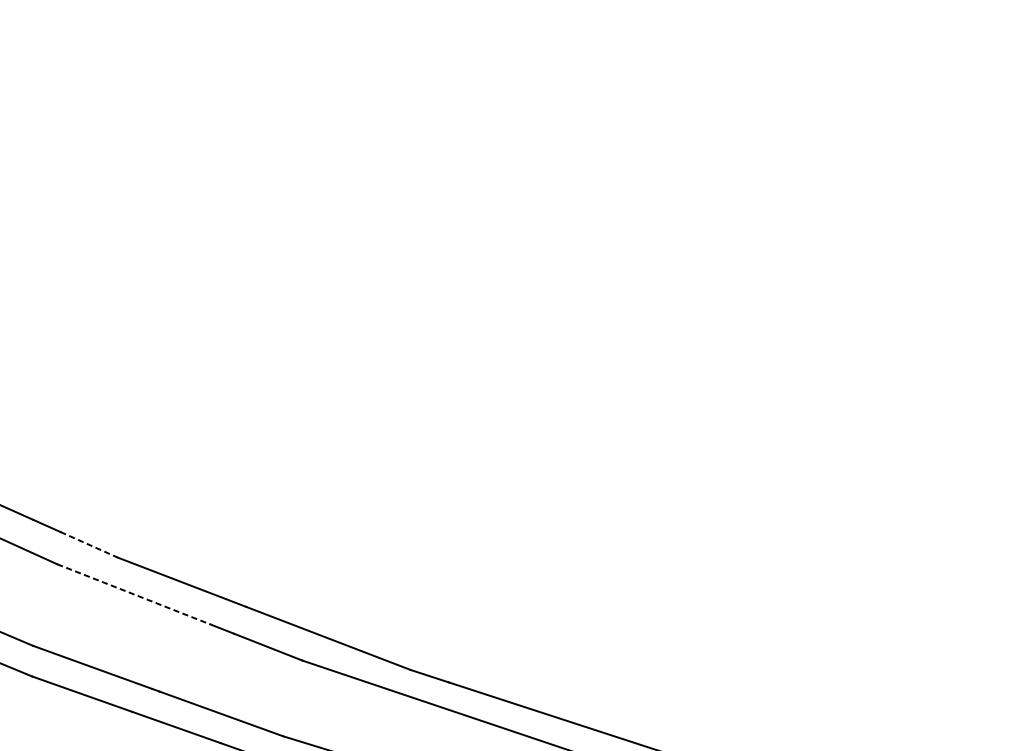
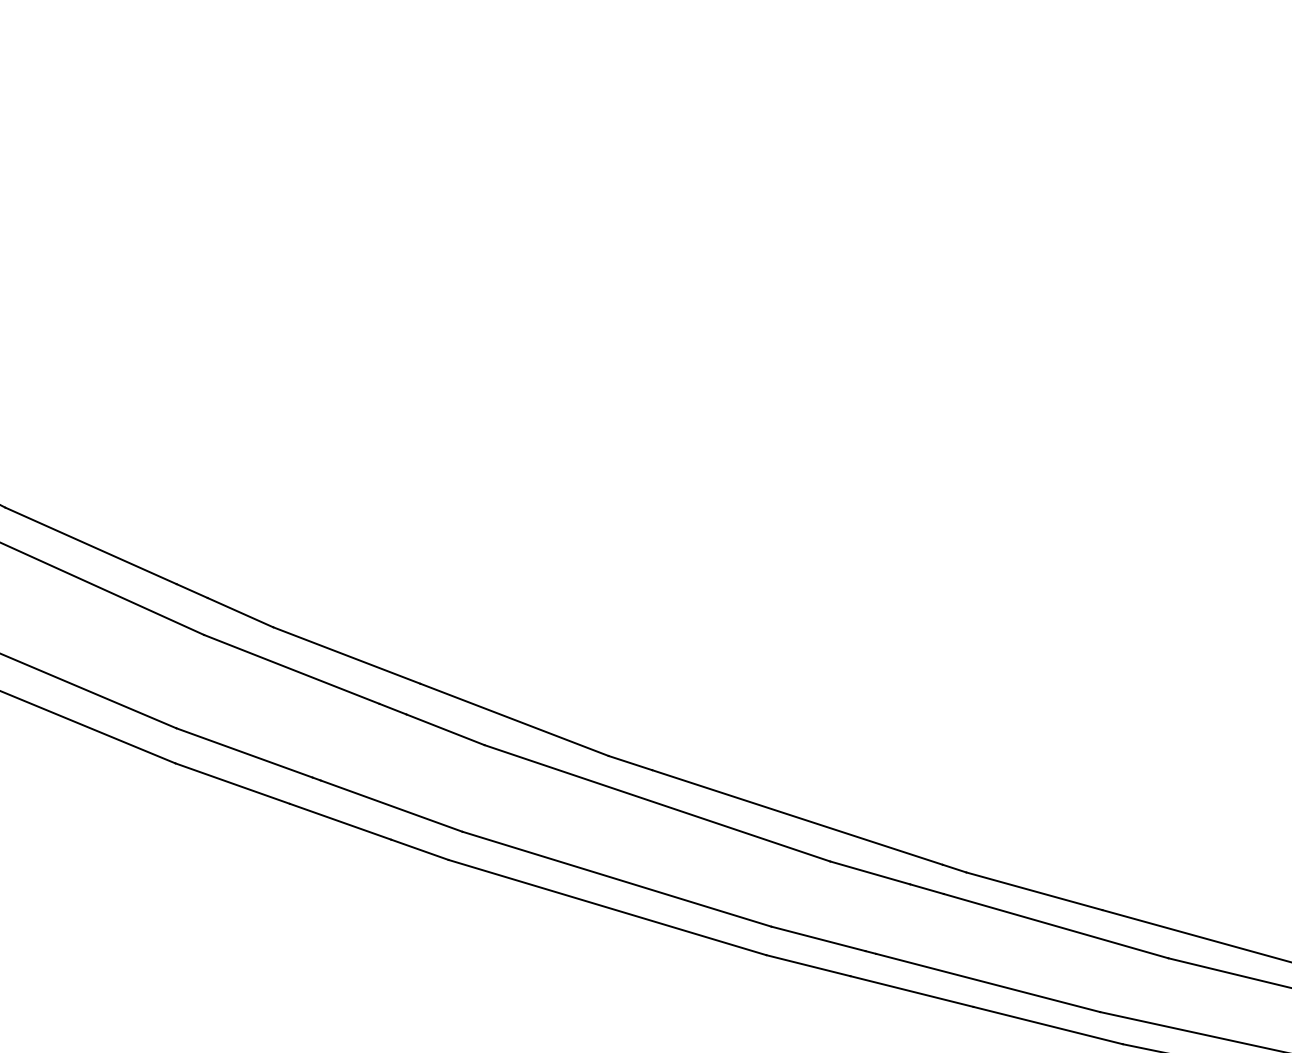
line: (89, 544) -> (240, 612), dashed -> solid
line: (134, 594) -> (292, 669), dashed -> solid

